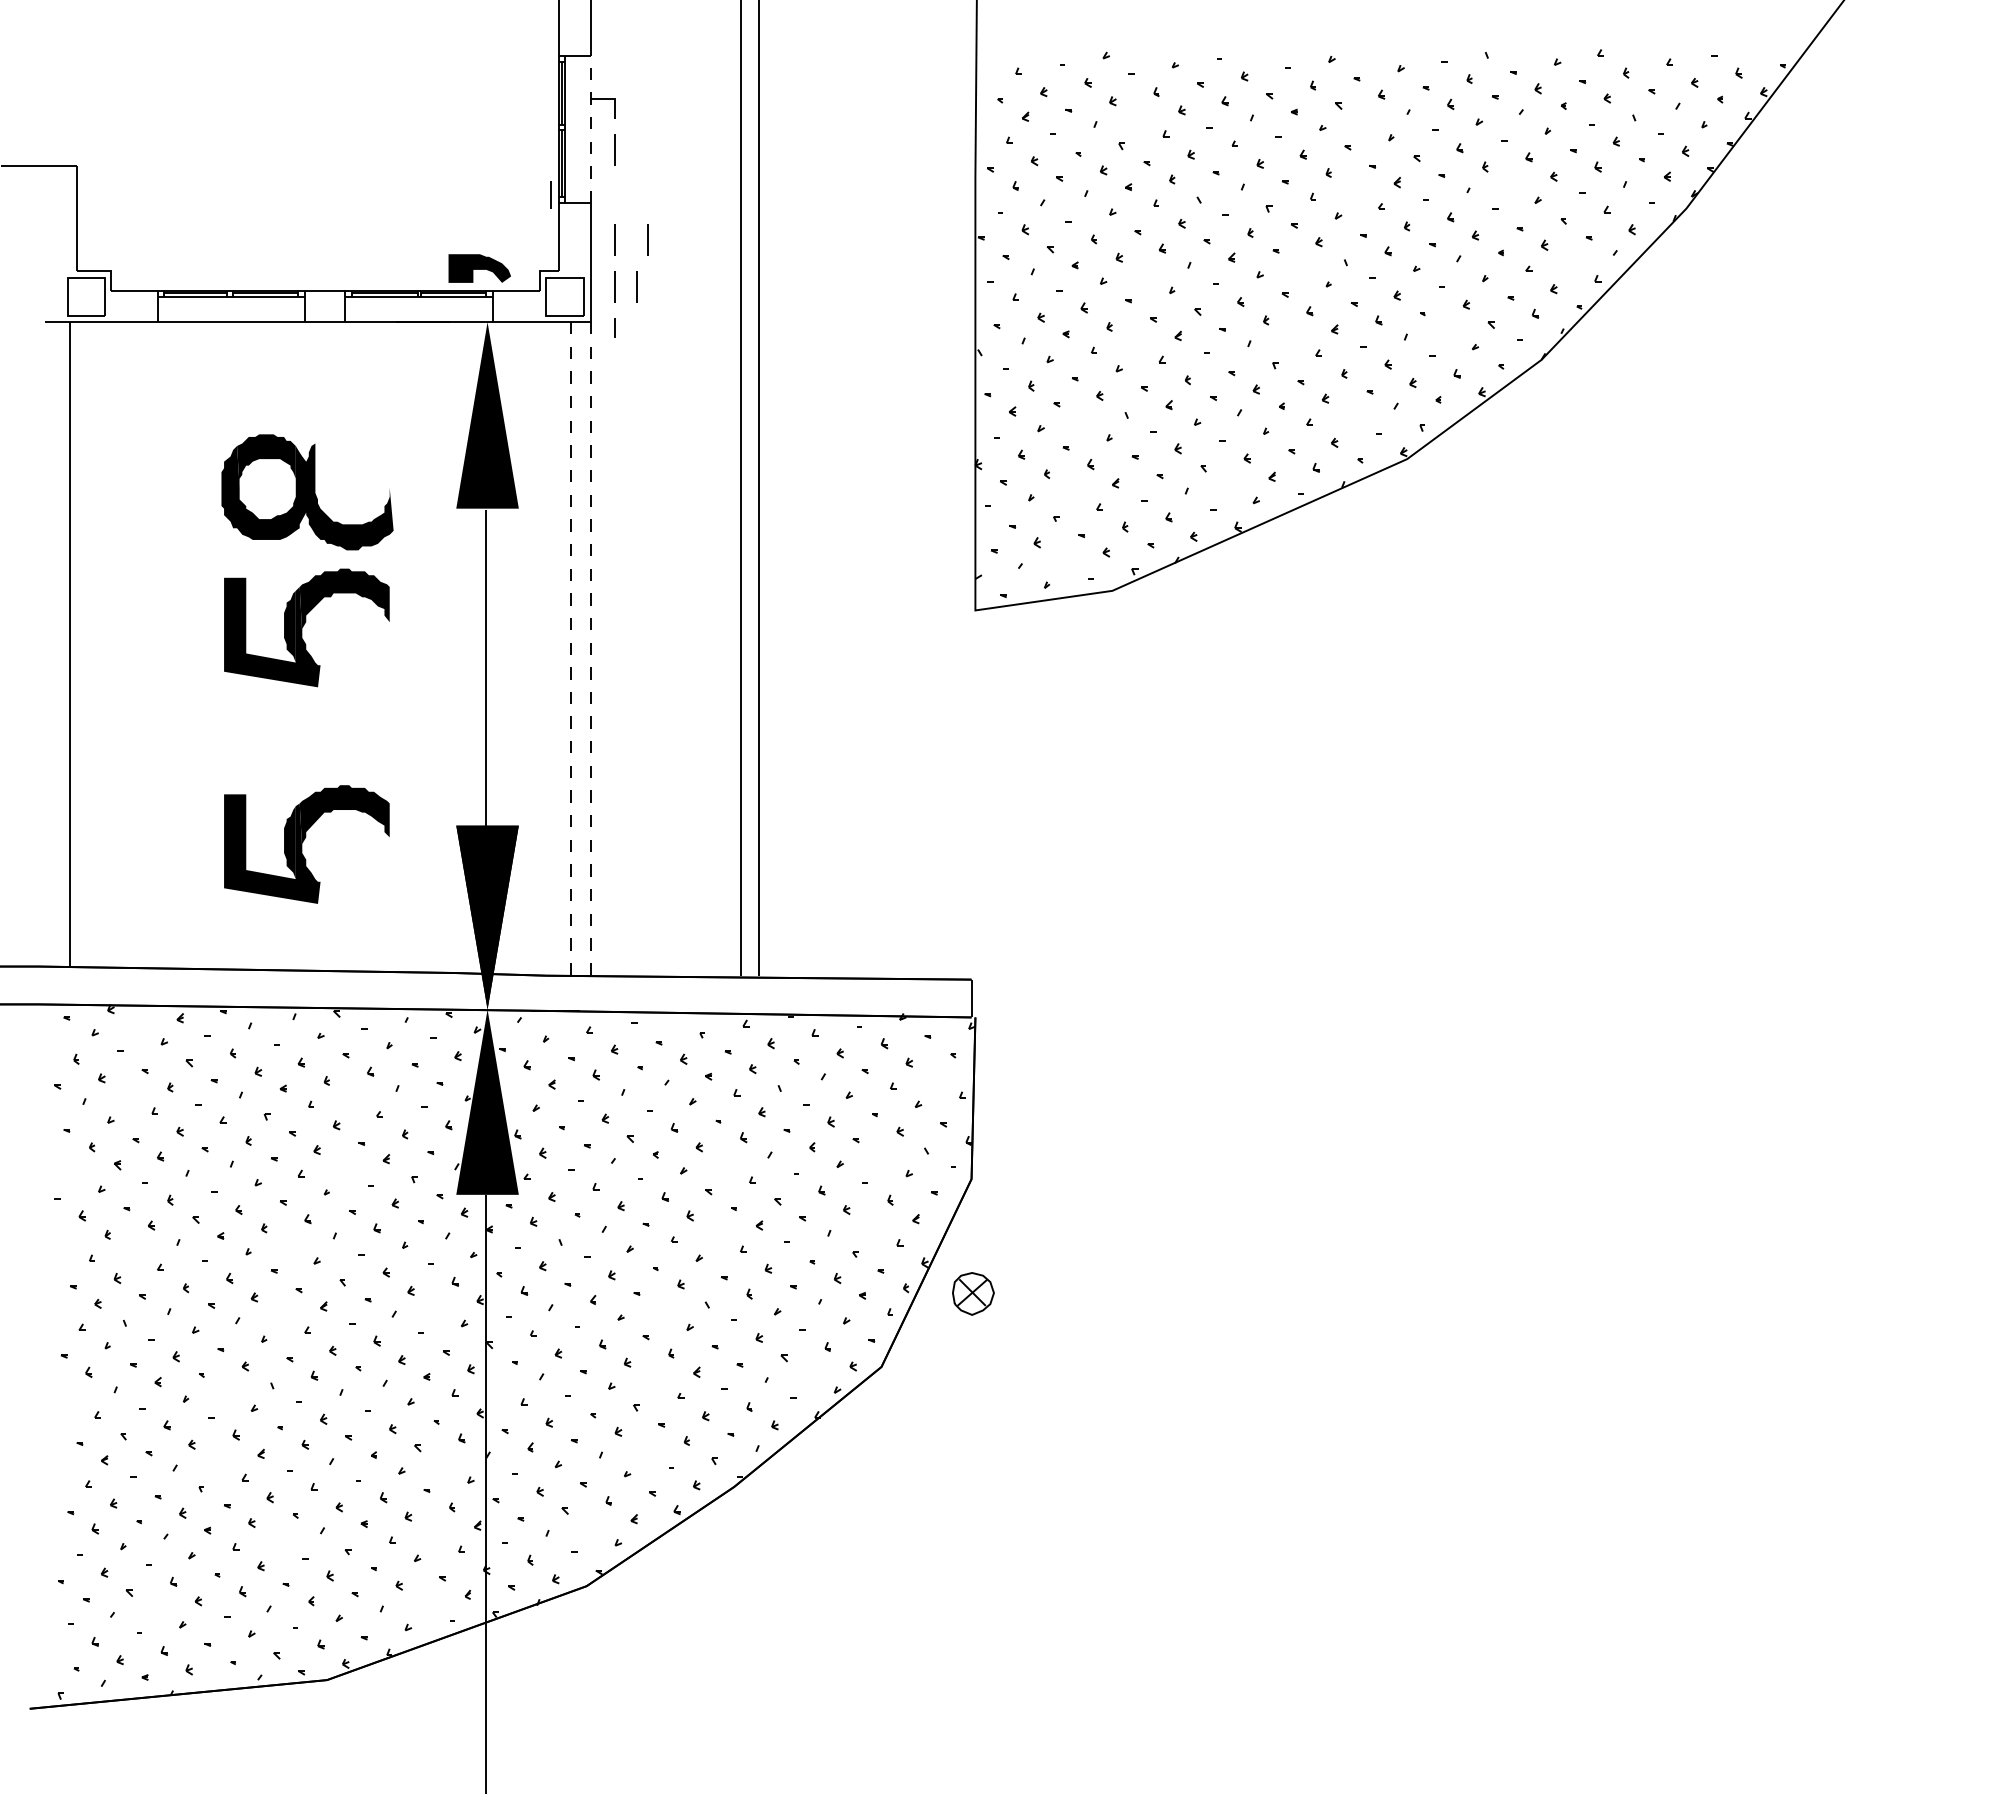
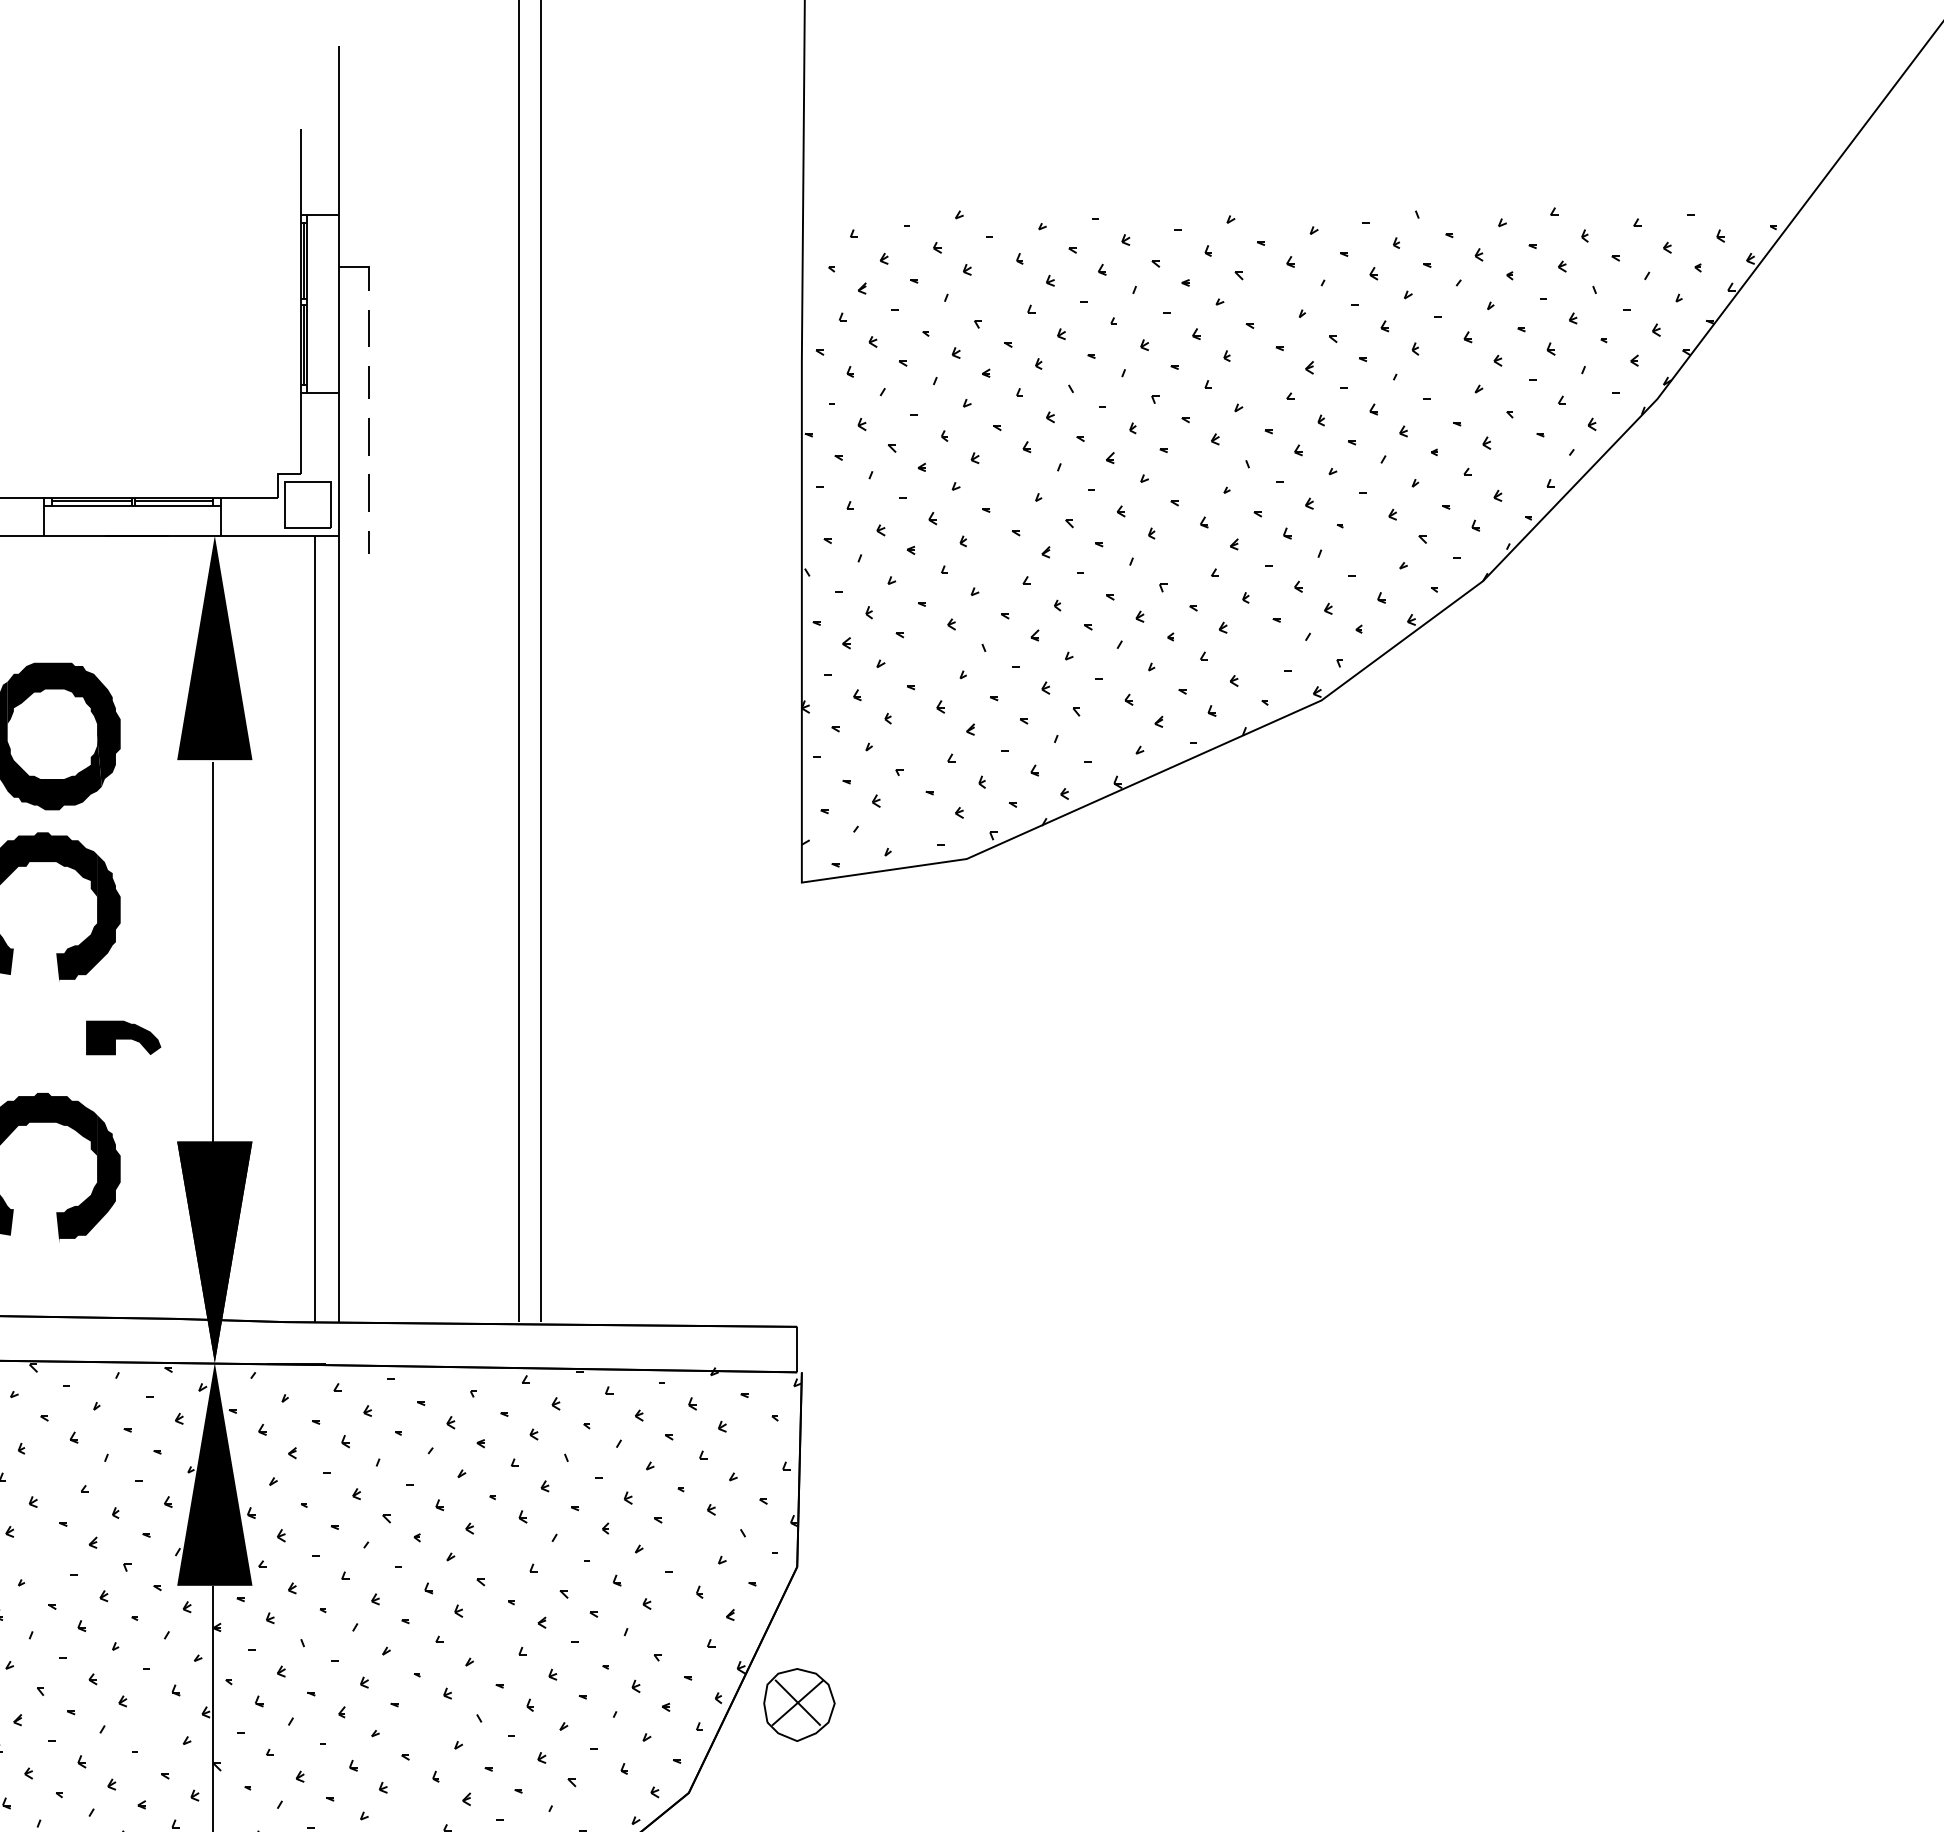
line: (590, 129) -> (338, 303), dashed -> solid
line: (550, 194) -> (367, 382), moved
line: (647, 239) -> (407, 436), removed
part: (479, 268) -> (123, 1037), moved
line: (636, 286) -> (394, 492), removed
fill: (362, 478) -> (64, 723), added
fill: (382, 639) -> (88, 917), added
line: (571, 648) -> (315, 928), dashed -> solid
line: (590, 648) -> (338, 928), dashed -> solid
fill: (382, 856) -> (88, 1178), added
part: (973, 1293) -> (799, 1704), size x1.43

